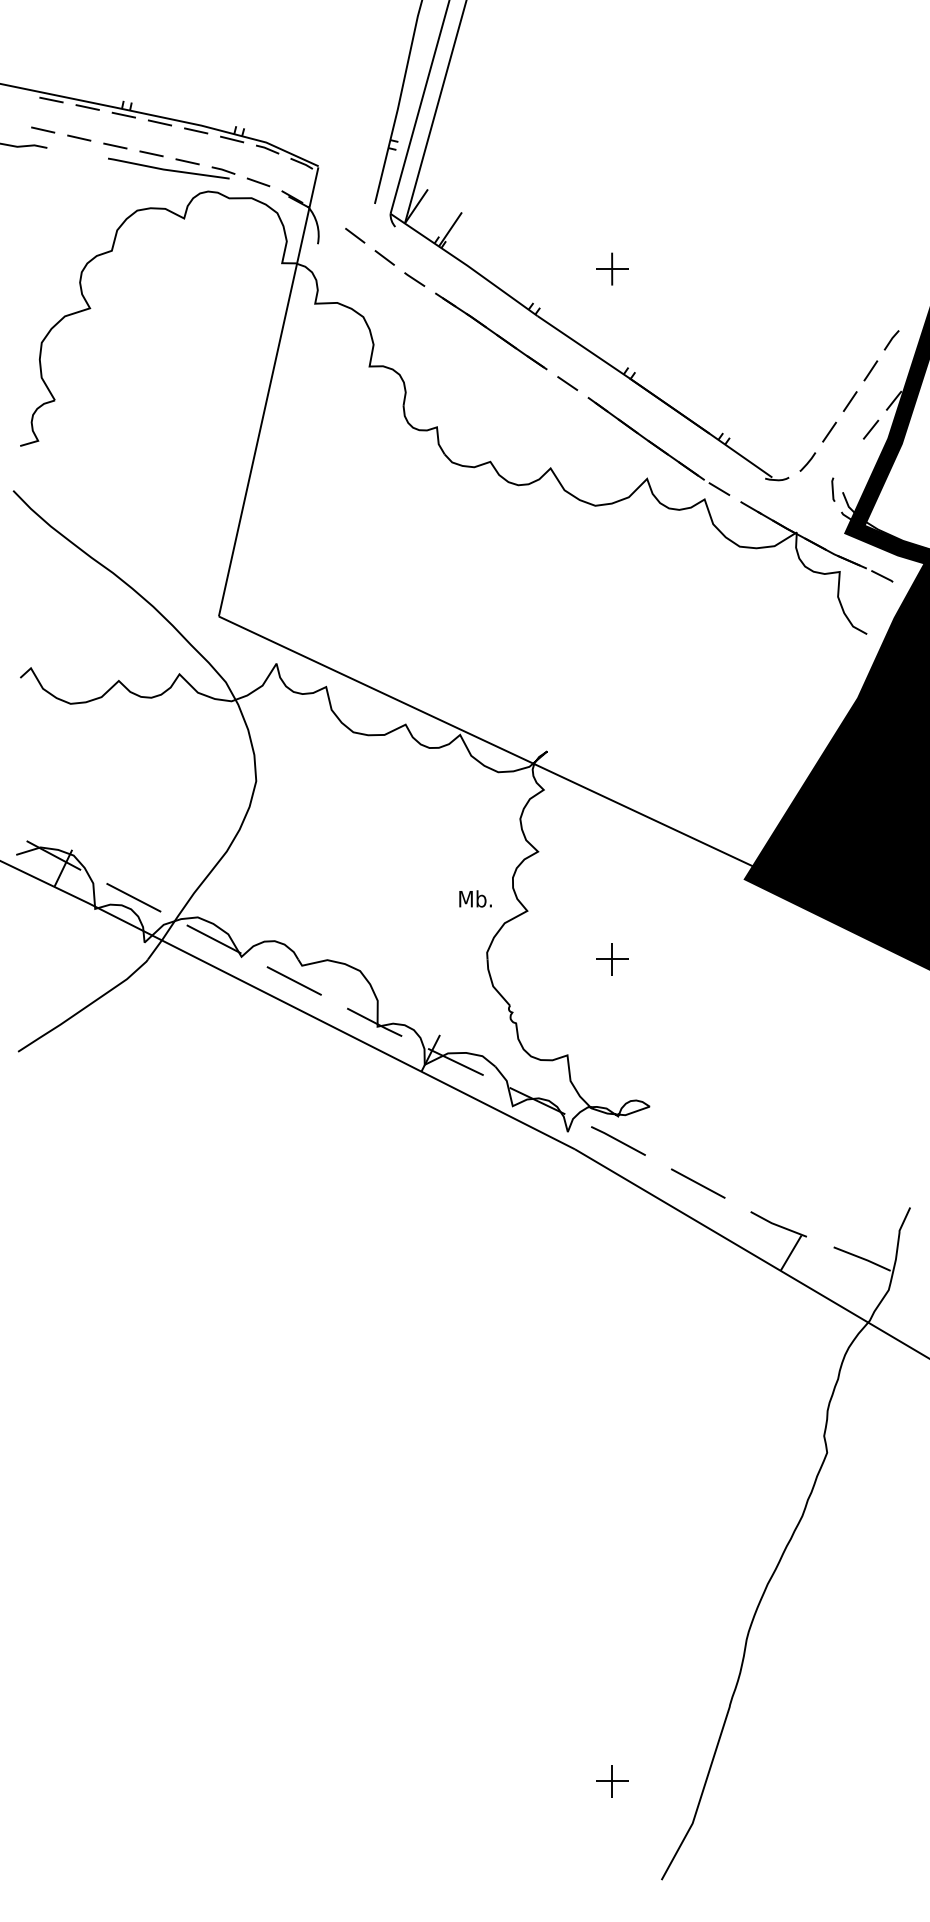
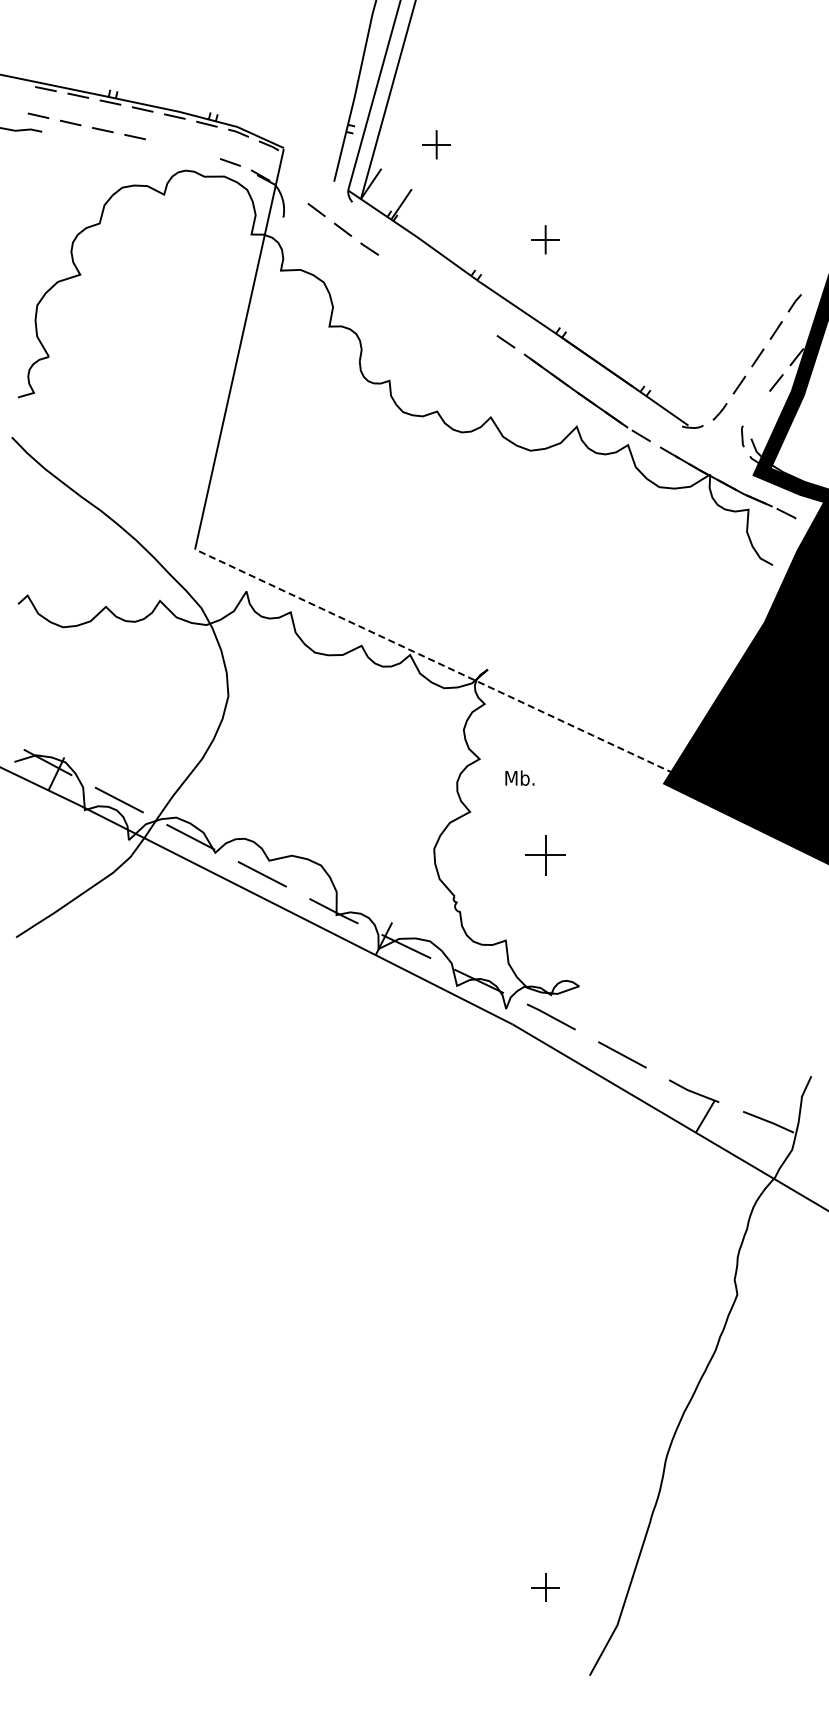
part: (489, 162) -> (436, 144), added
part: (171, 167) -> (152, 149), removed
line: (490, 330) -> (437, 294), removed
line: (493, 744) -> (439, 663), solid -> dashed
text: (475, 898) -> (519, 777), moved
part: (611, 958) -> (545, 854), size x1.4

